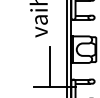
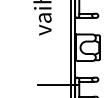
line: (49, 66) -> (53, 64), removed

